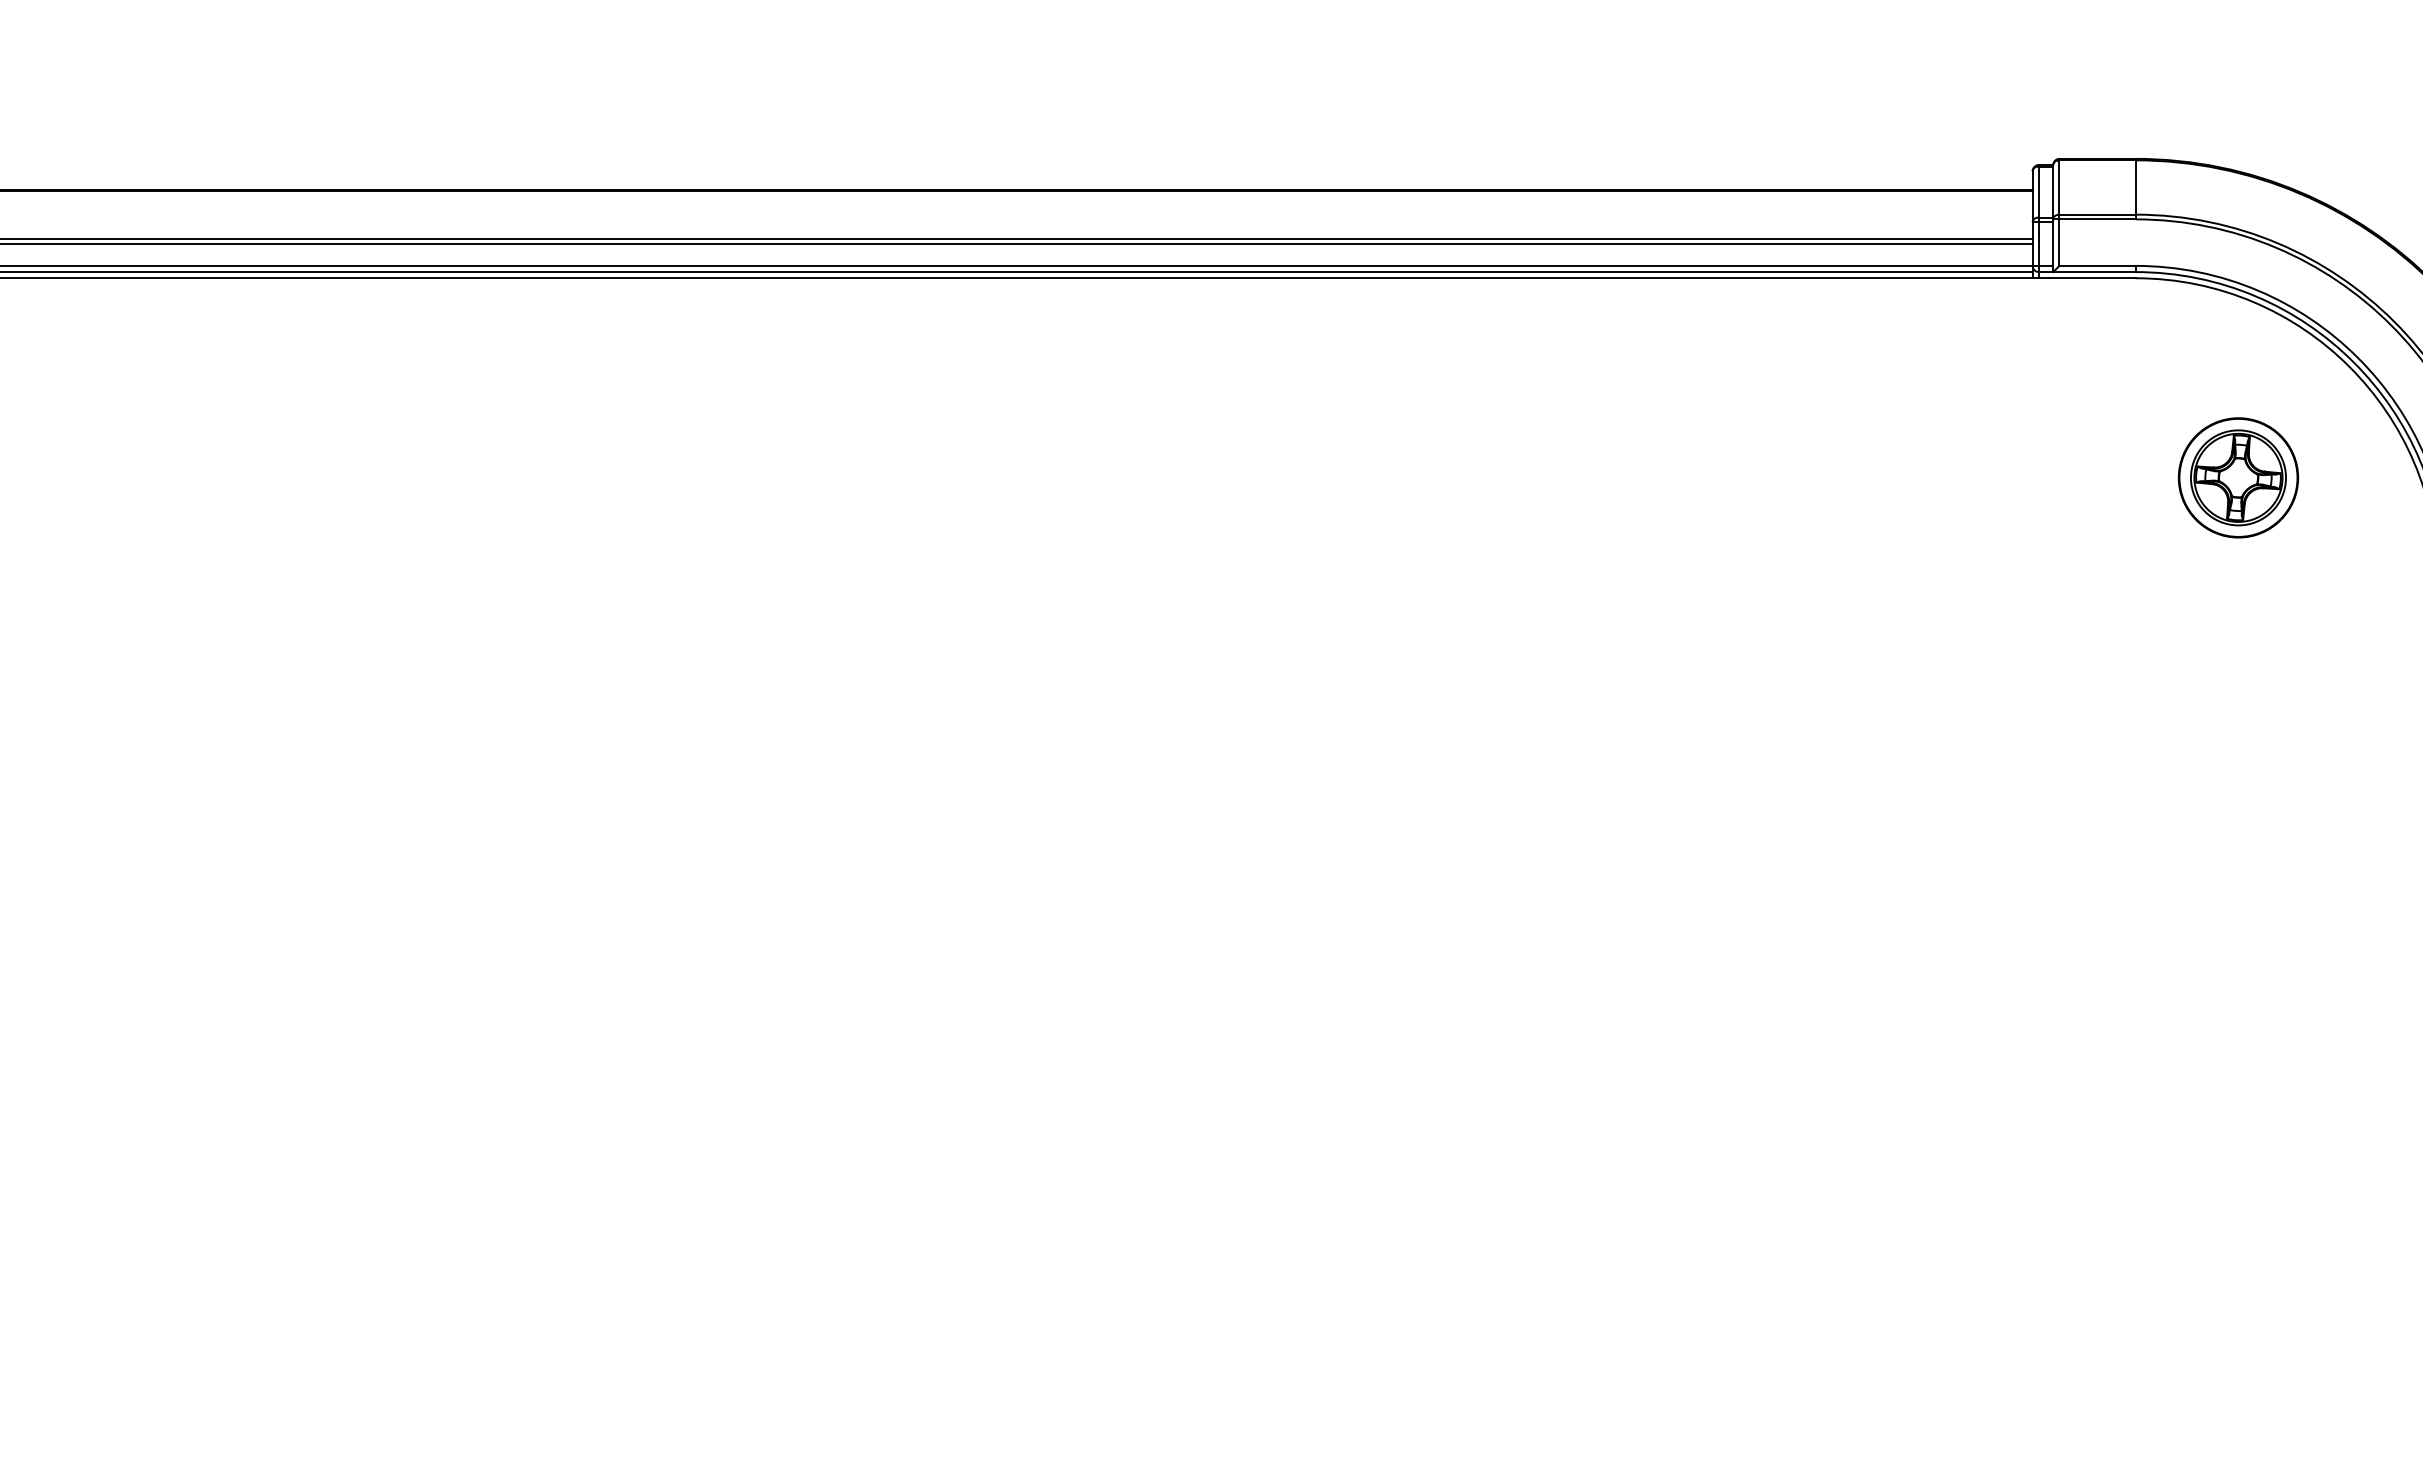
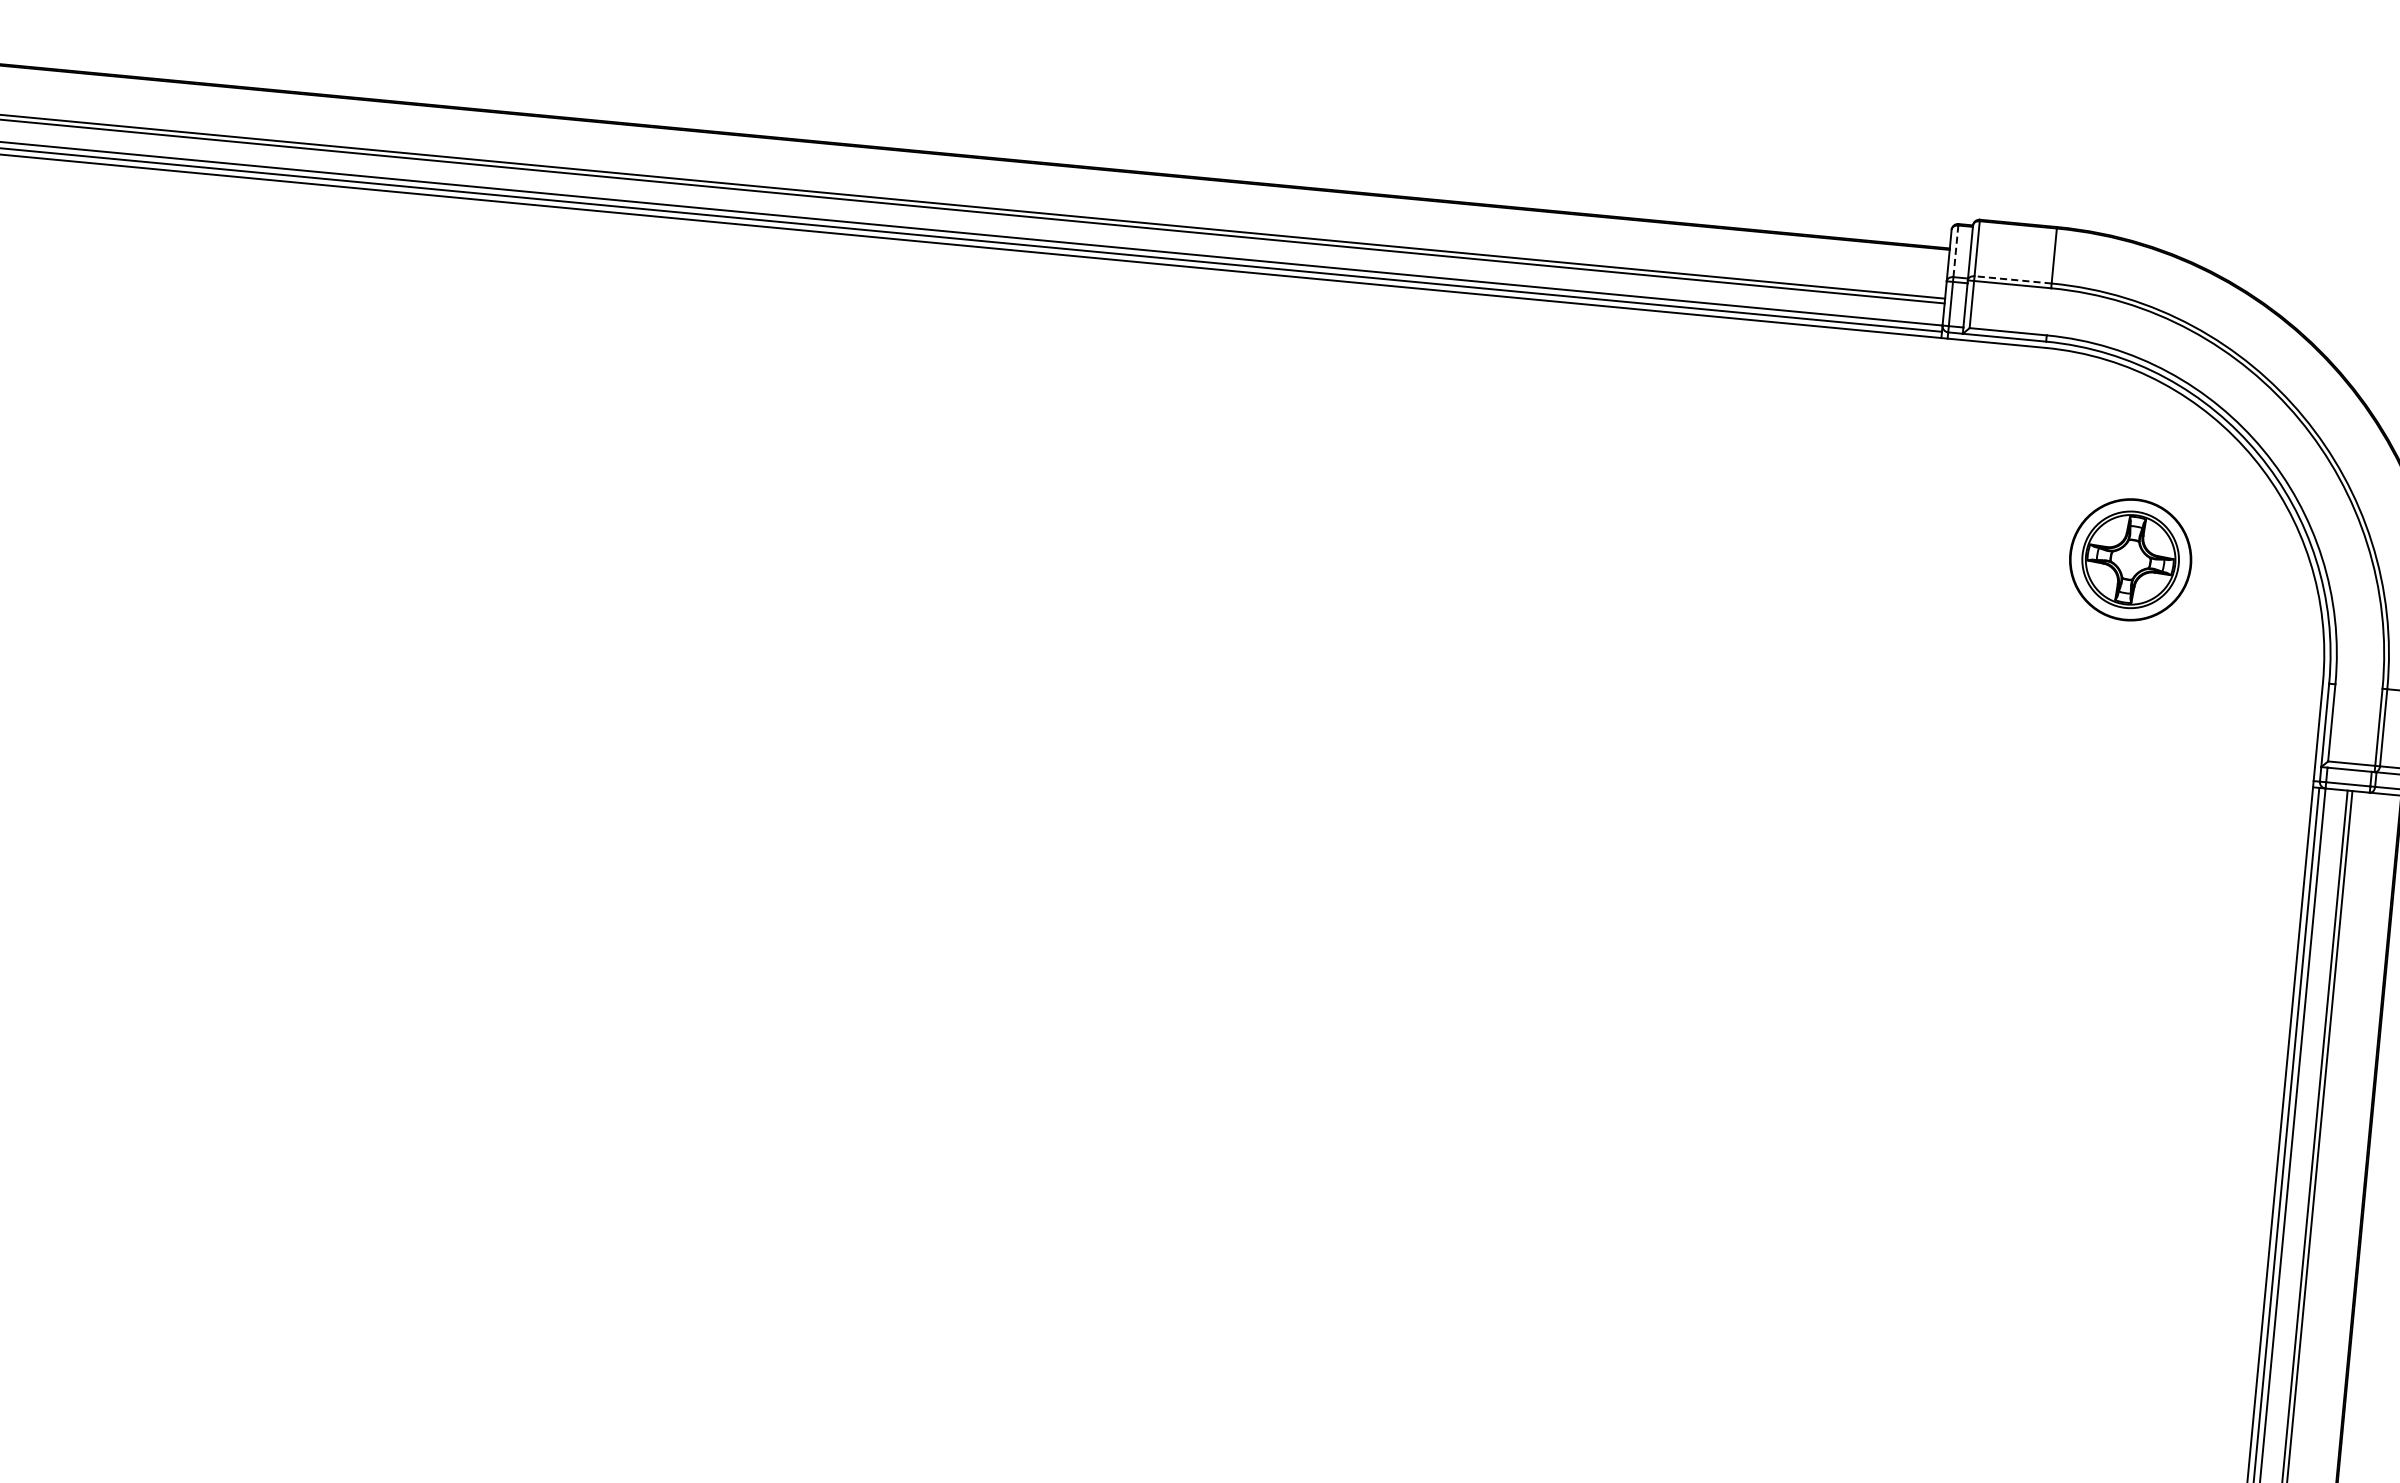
line: (2038, 191) -> (1955, 250), solid -> dashed
line: (2097, 214) -> (2013, 279), solid -> dashed

